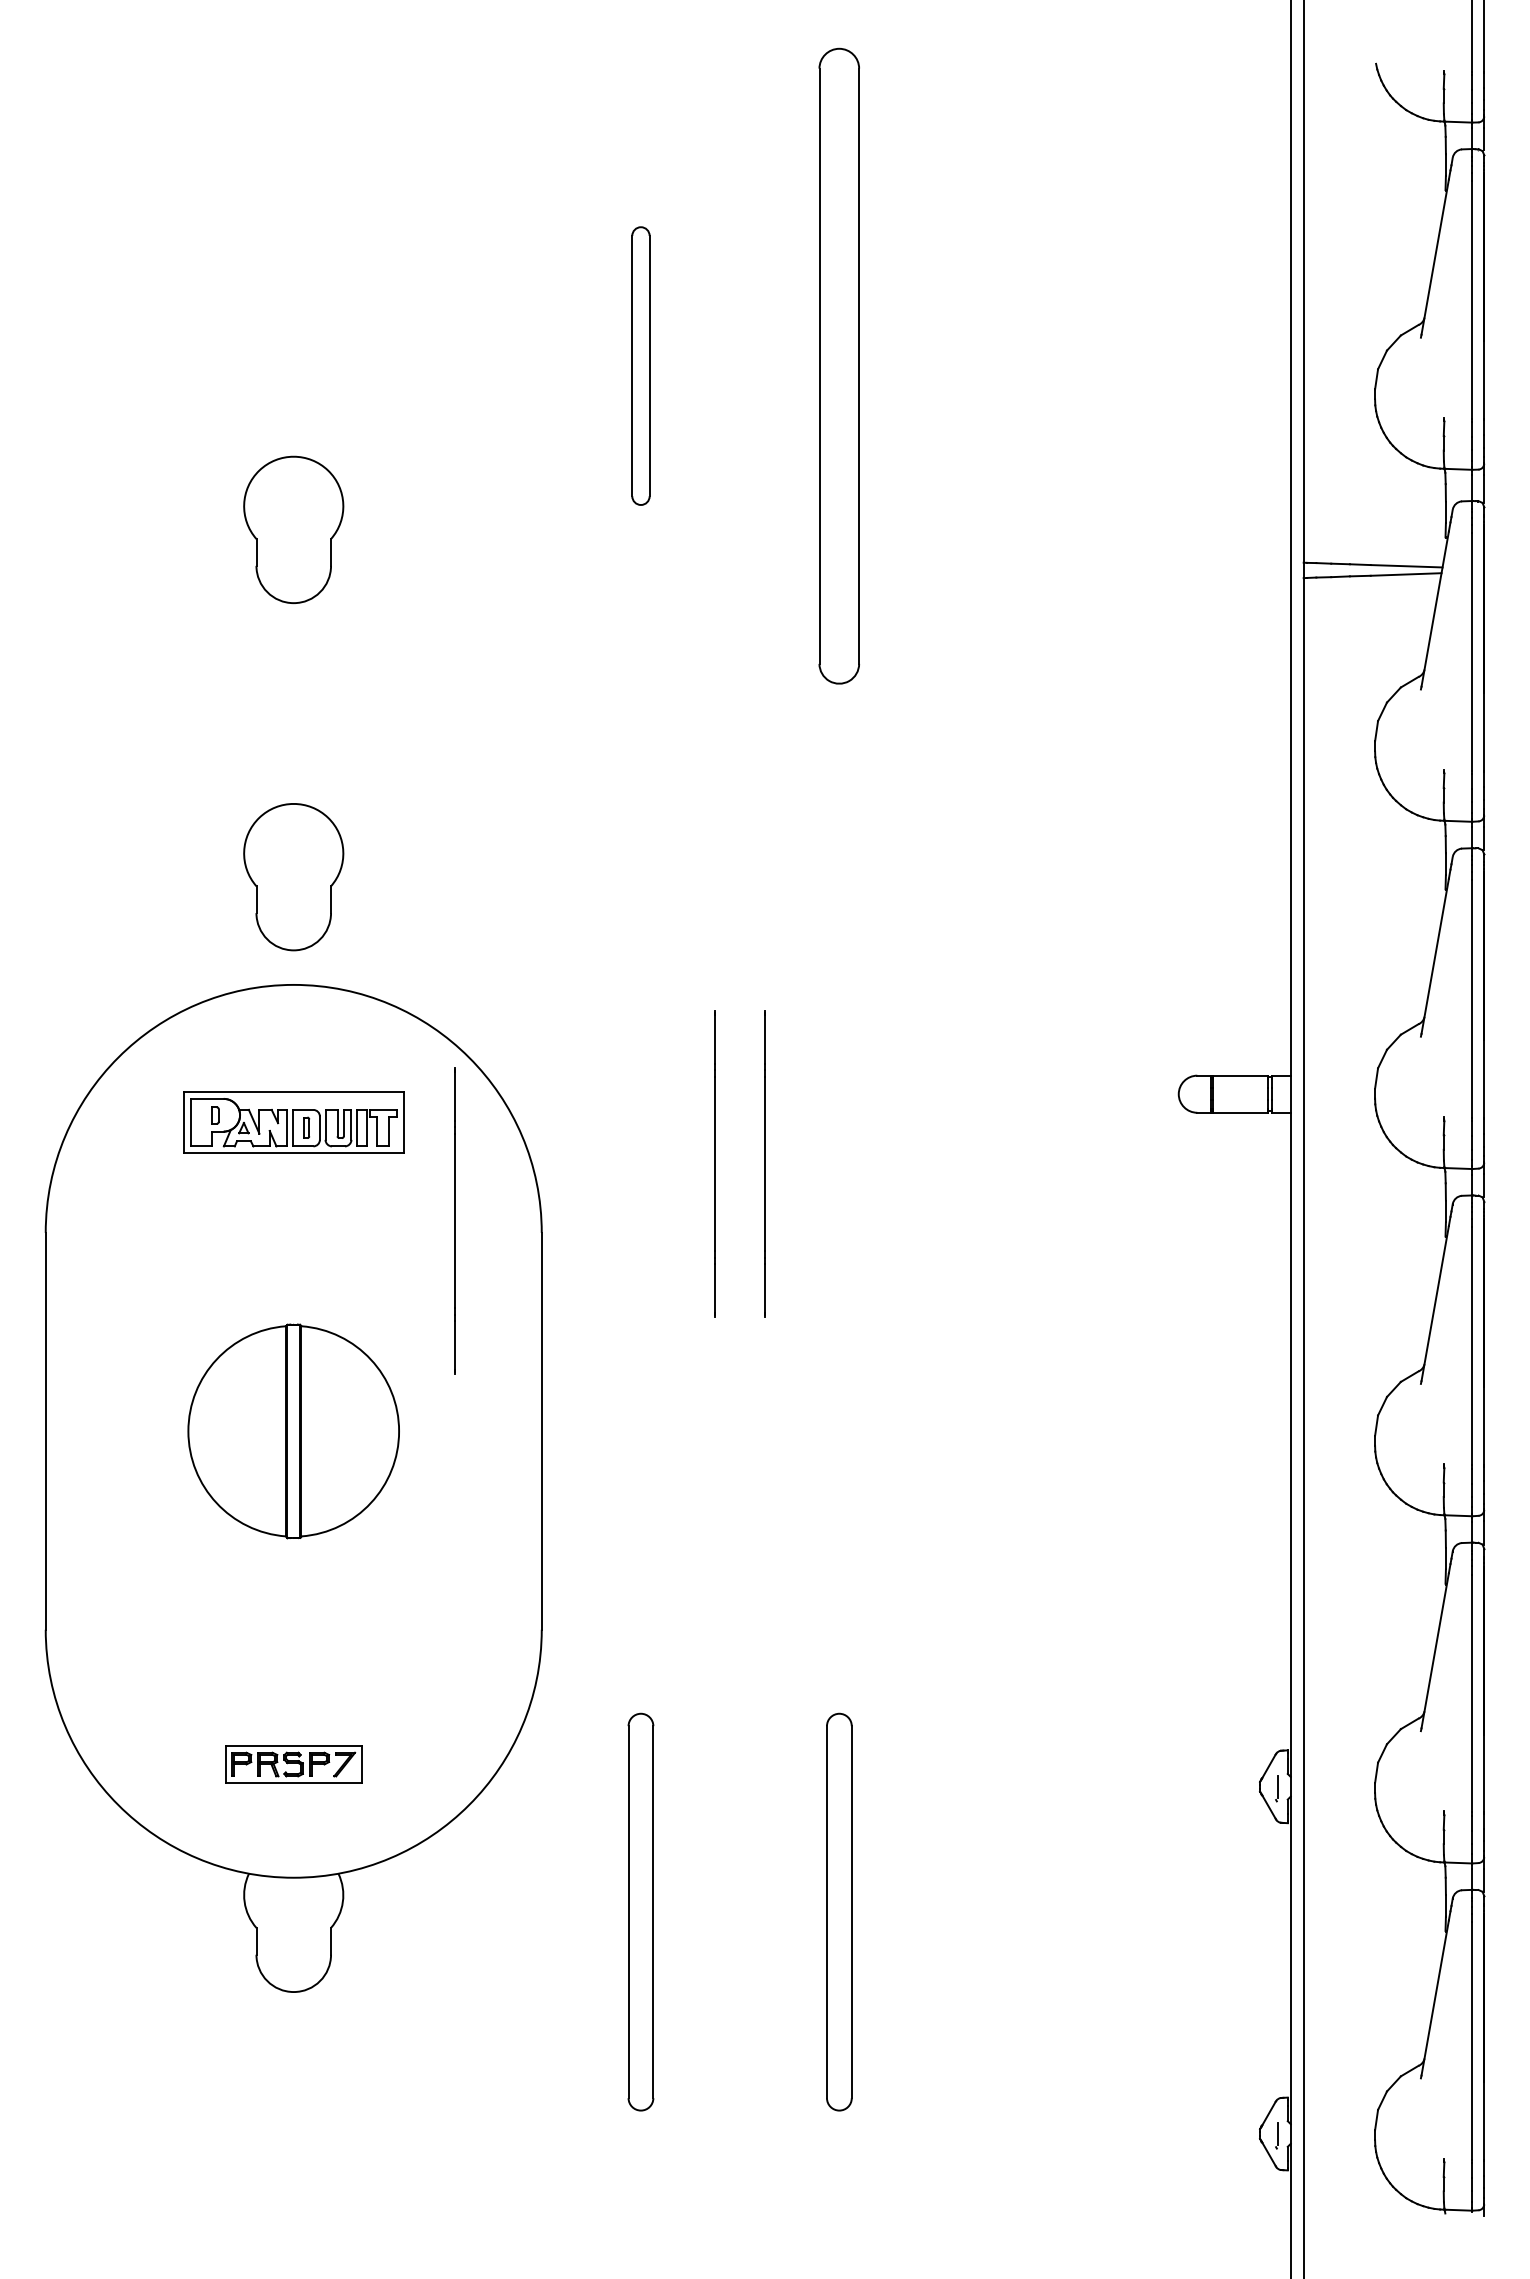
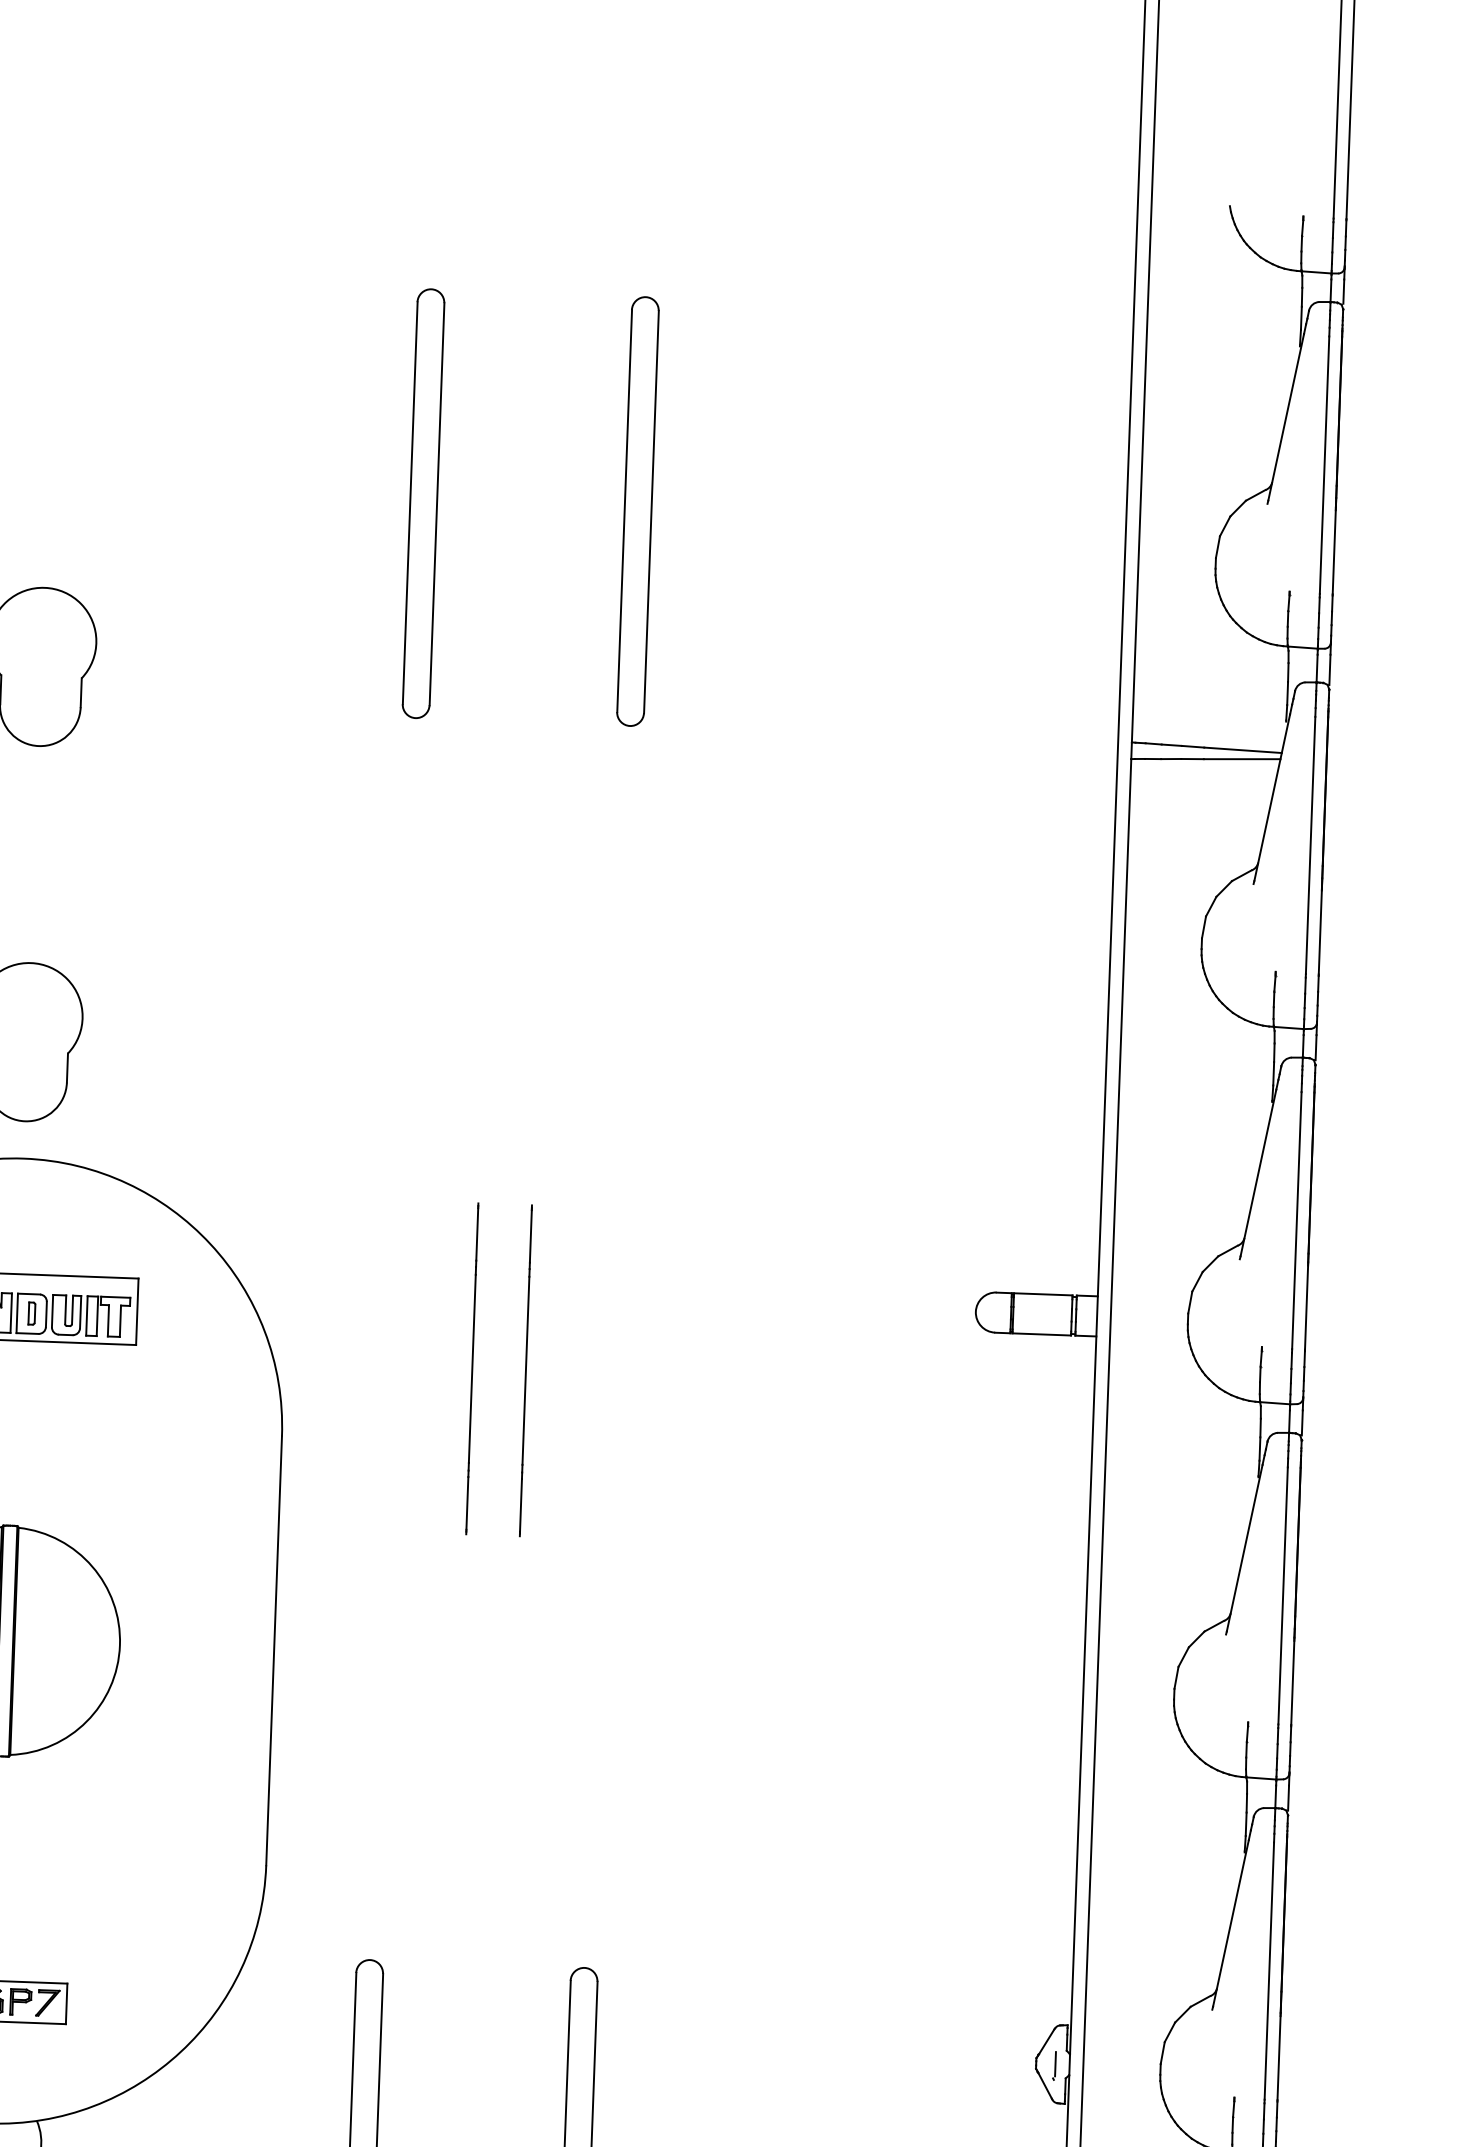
part: (640, 365) -> (423, 502), size x1.43
part: (839, 365) -> (638, 510), size x0.62
line: (454, 1220) -> (188, 1419), removed

